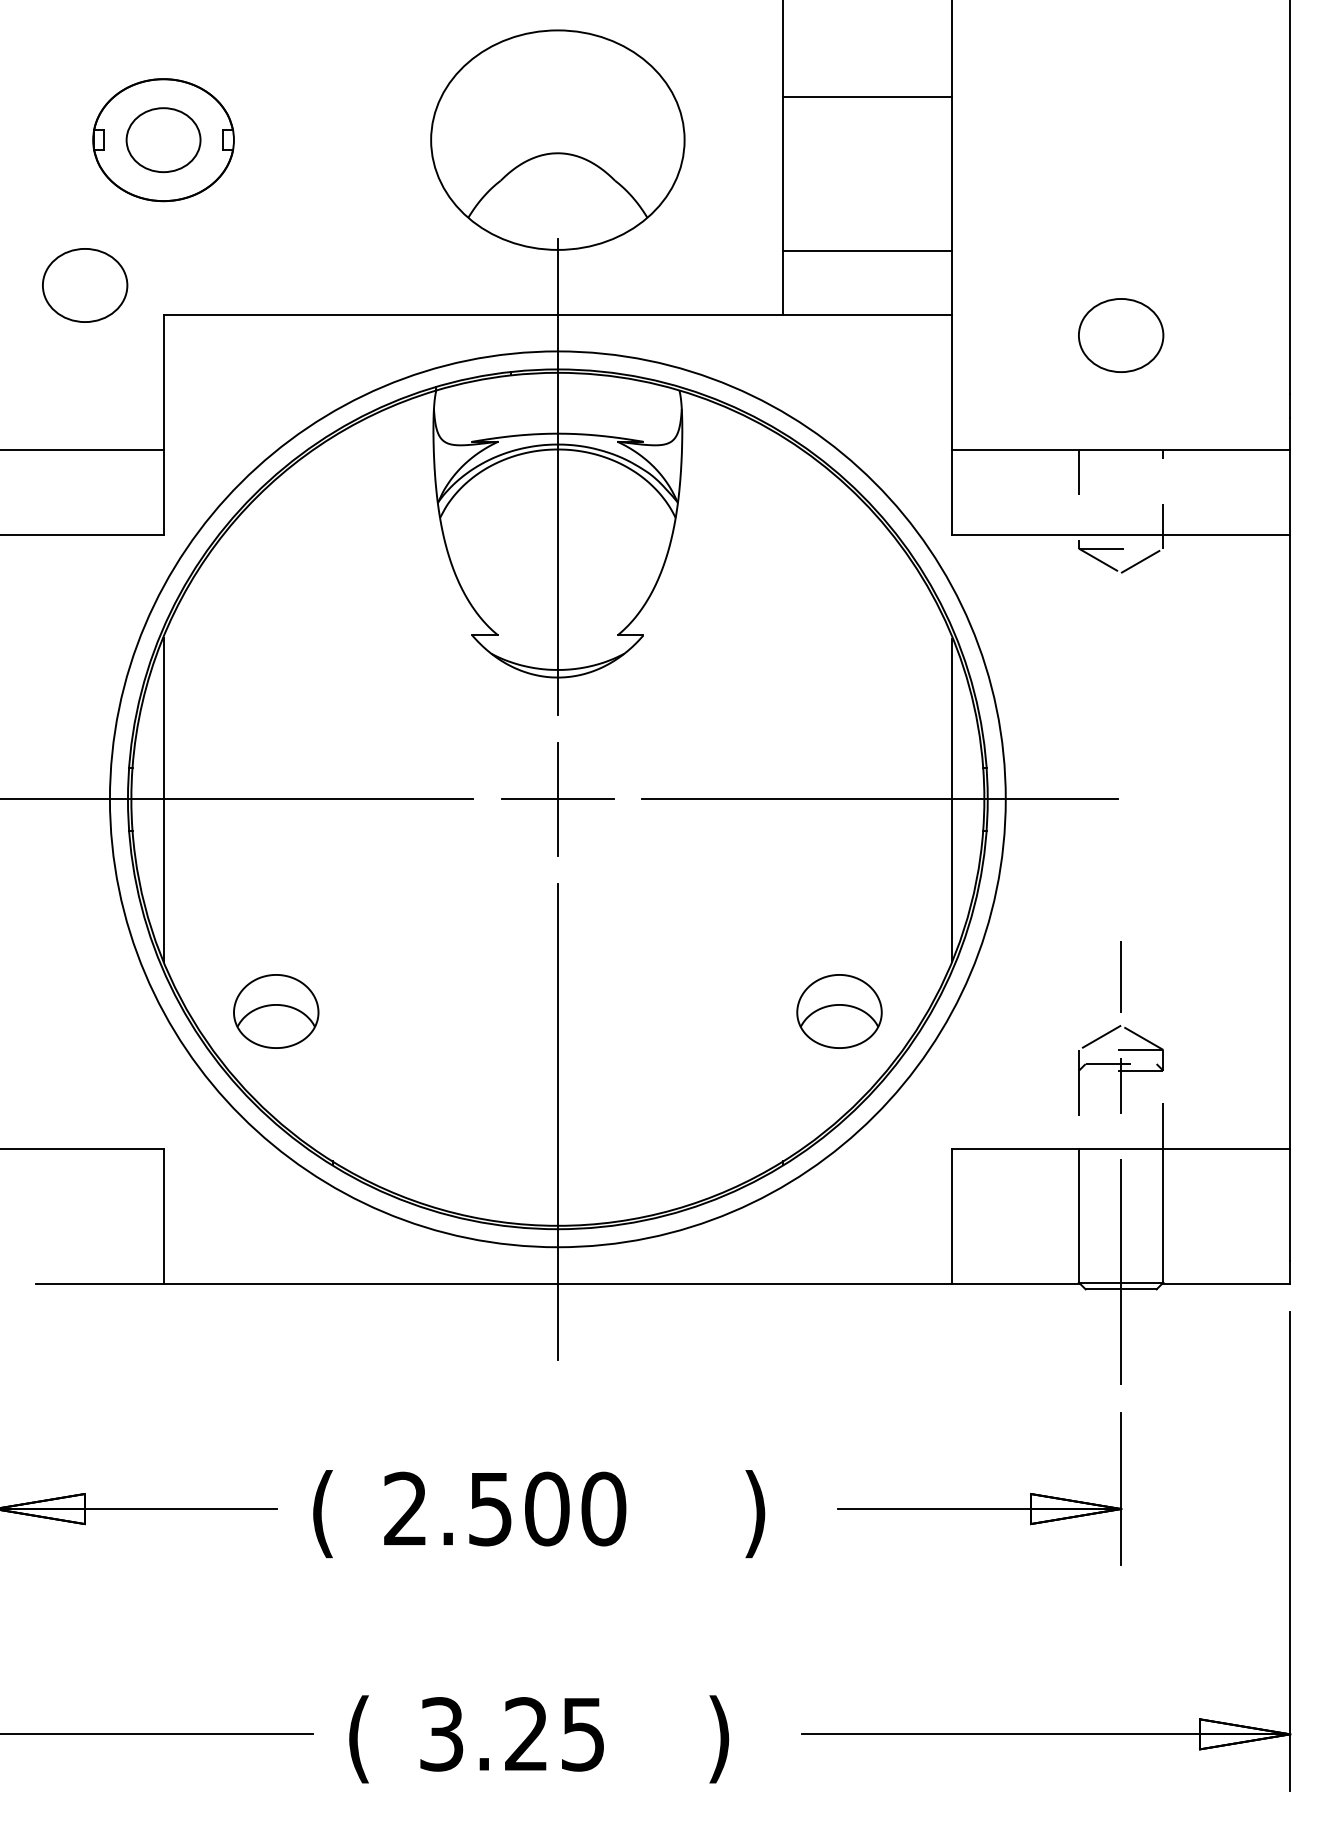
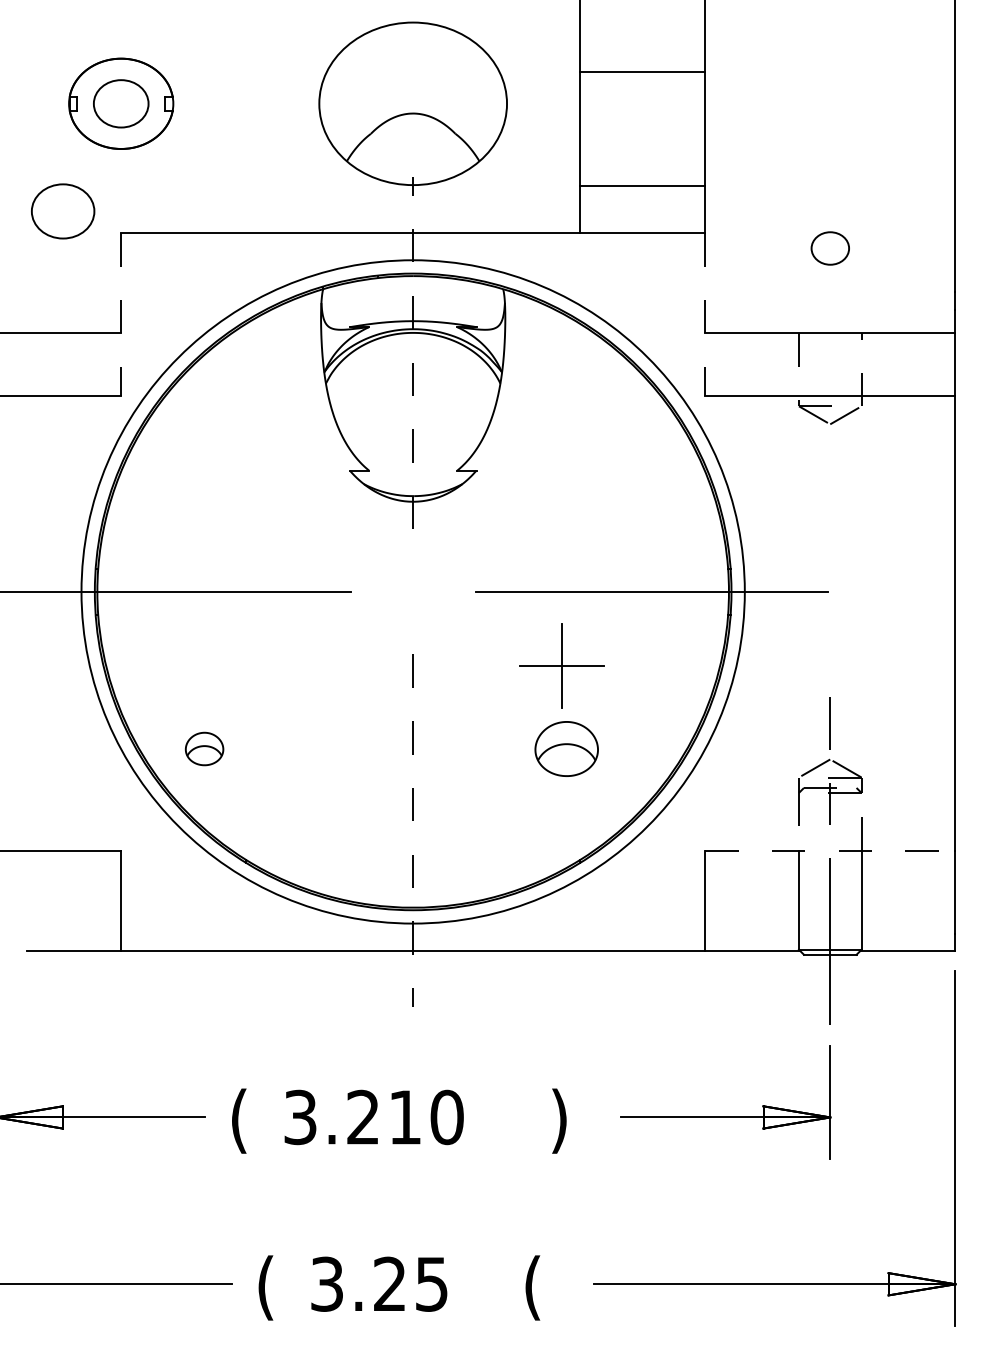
part: (1121, 335) -> (830, 248), size x0.6
line: (163, 426) -> (121, 315), solid -> dashed
line: (952, 426) -> (705, 315), solid -> dashed
line: (558, 475) -> (413, 352), solid -> dashed
part: (556, 798) -> (561, 665), moved
line: (163, 800) -> (121, 592), removed
line: (952, 800) -> (705, 592), removed
part: (276, 1010) -> (204, 748), size x0.6
part: (839, 1010) -> (566, 748), moved
line: (558, 1122) -> (413, 831), solid -> dashed
line: (1121, 1148) -> (830, 850), solid -> dashed
text: (475, 1509) -> (352, 1117), 2.500 -> 3.210
text: (719, 1738) -> (532, 1287), ) -> (

